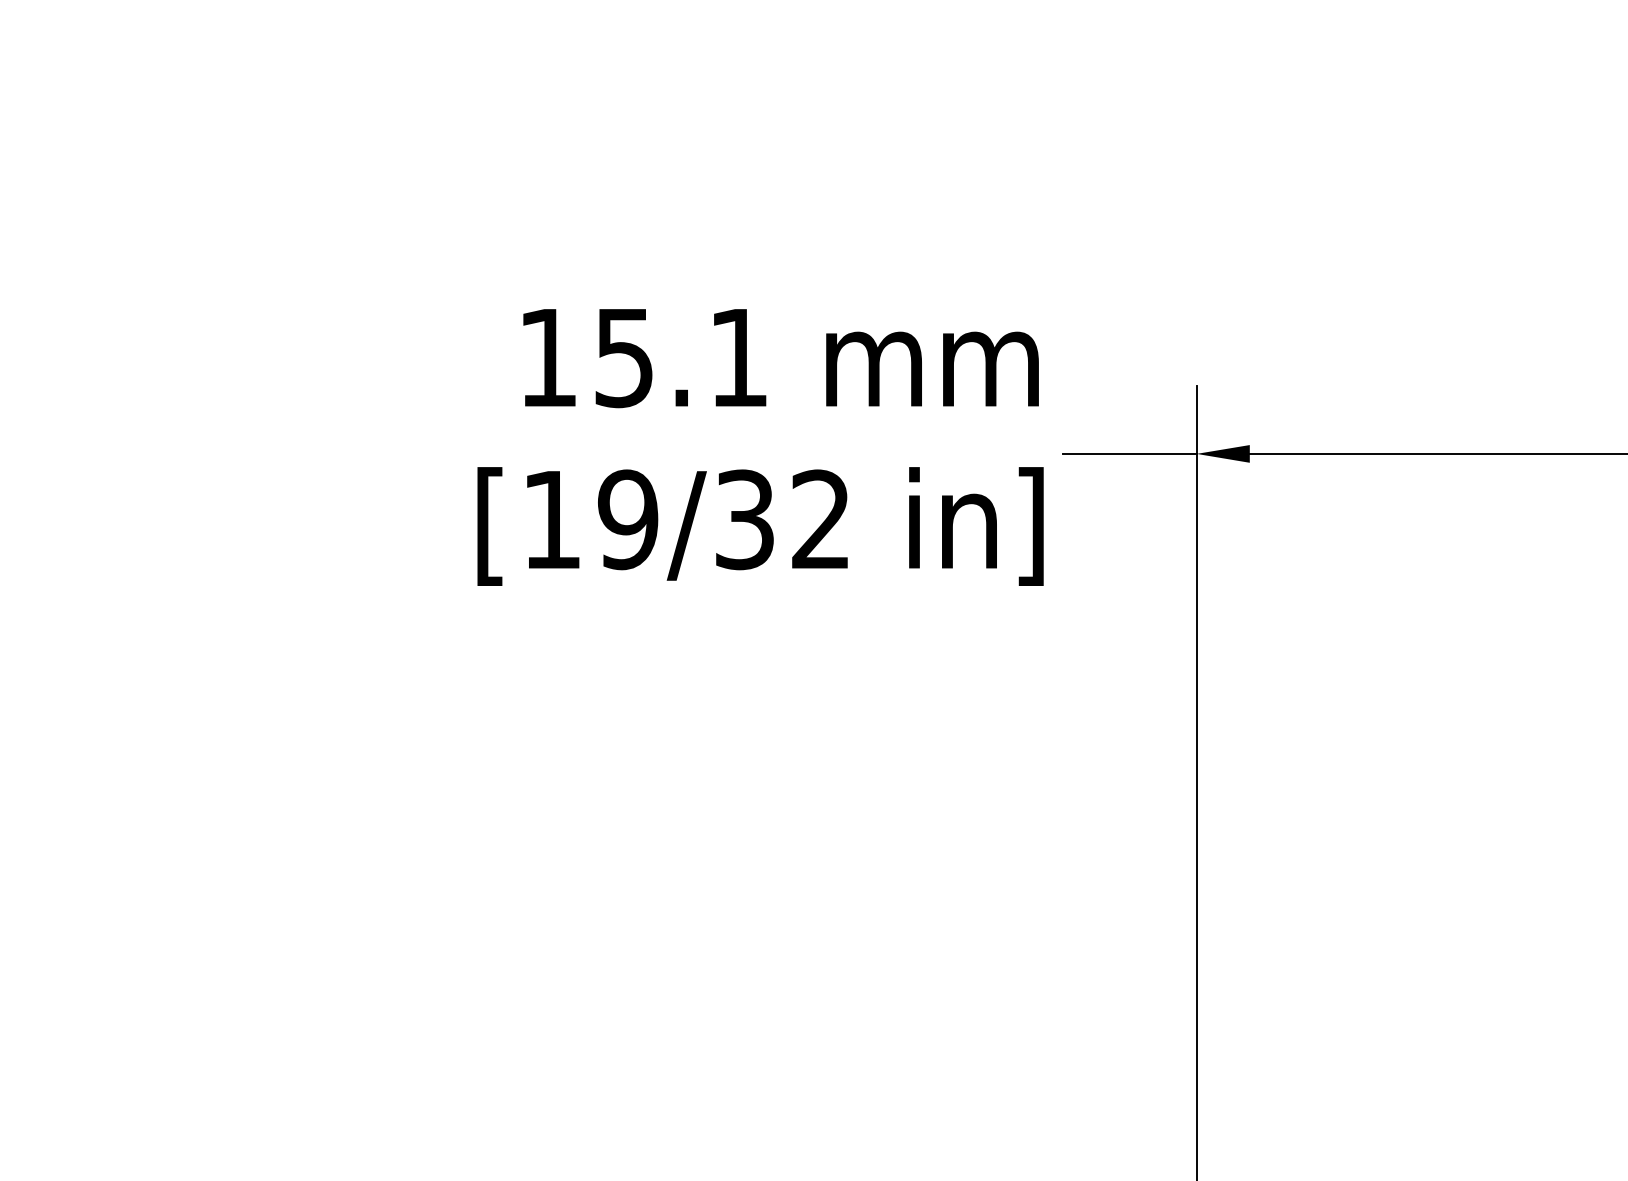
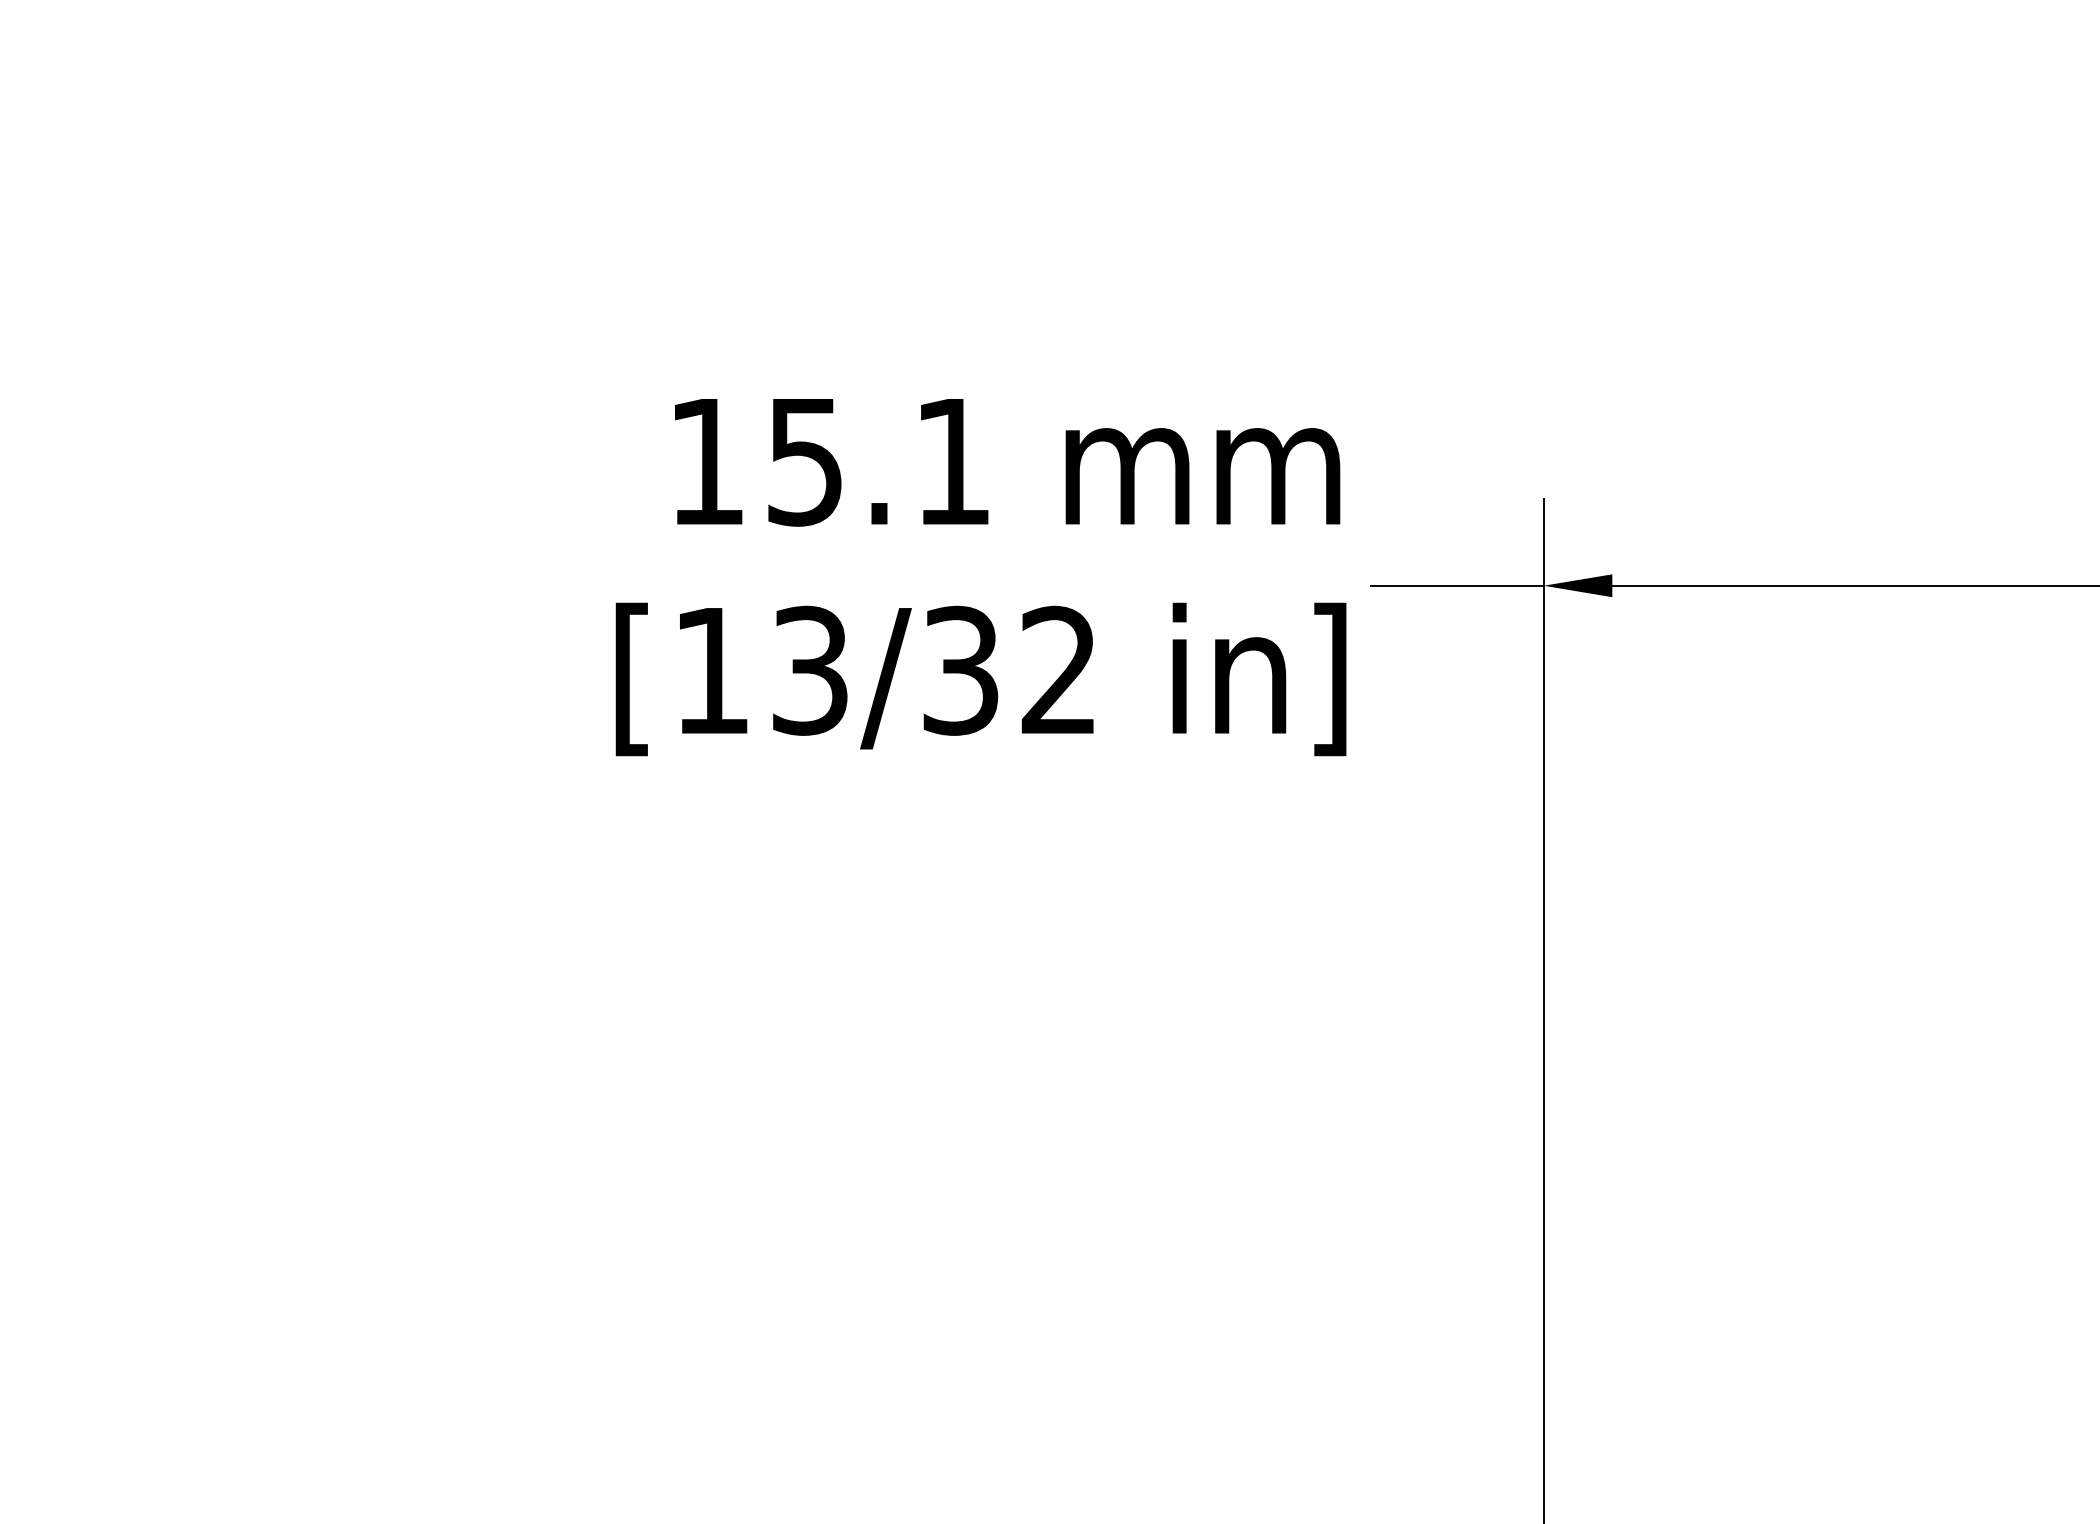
text: (627, 519) -> (809, 670), [19/32 -> [13/32

